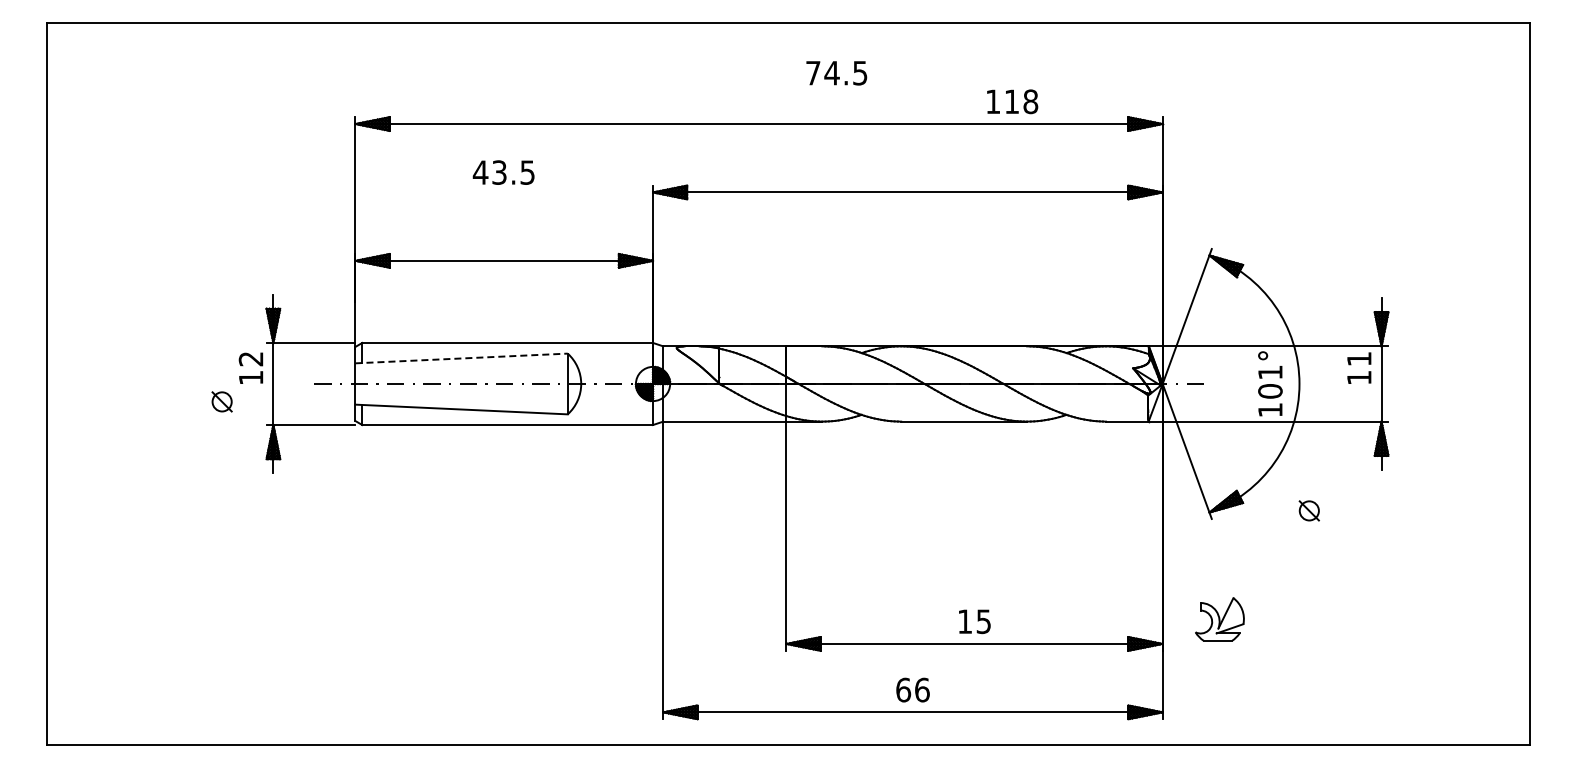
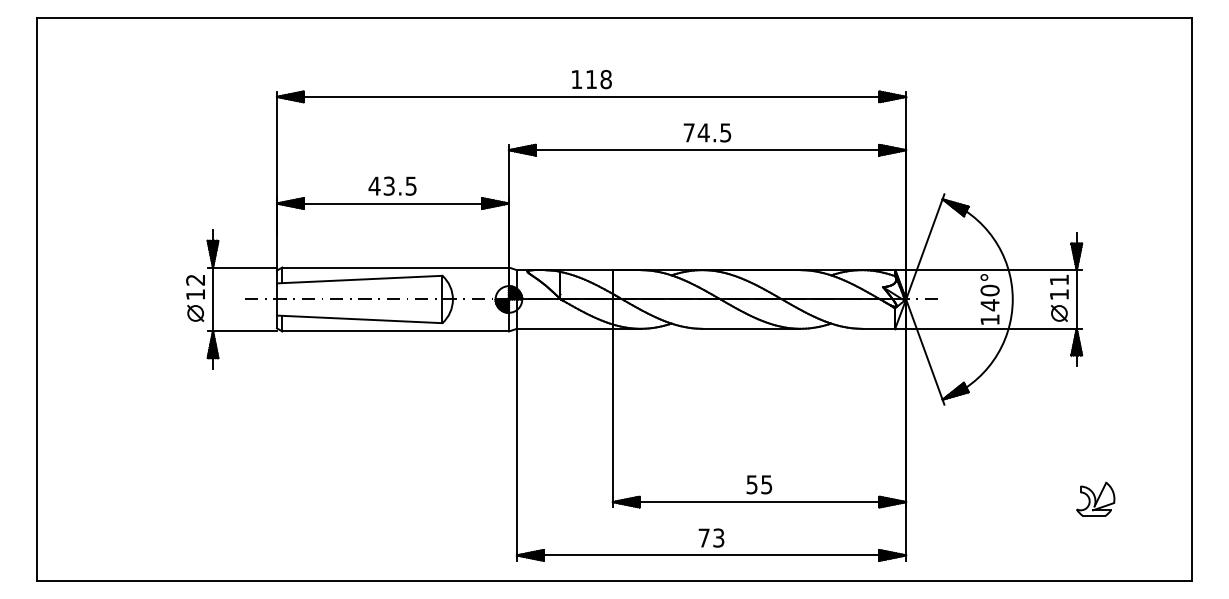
text: (836, 73) -> (707, 133), moved
text: (1012, 101) -> (591, 79), moved
text: (503, 172) -> (392, 186), moved
line: (462, 358) -> (360, 279), dashed -> solid
text: (1270, 382) -> (990, 298), 101° -> 140°
part: (221, 401) -> (195, 313), moved
part: (1308, 510) -> (1058, 313), moved
part: (1219, 619) -> (1095, 499), moved
text: (964, 621) -> (751, 484), 15 -> 55
text: (912, 689) -> (711, 537), 66 -> 73

